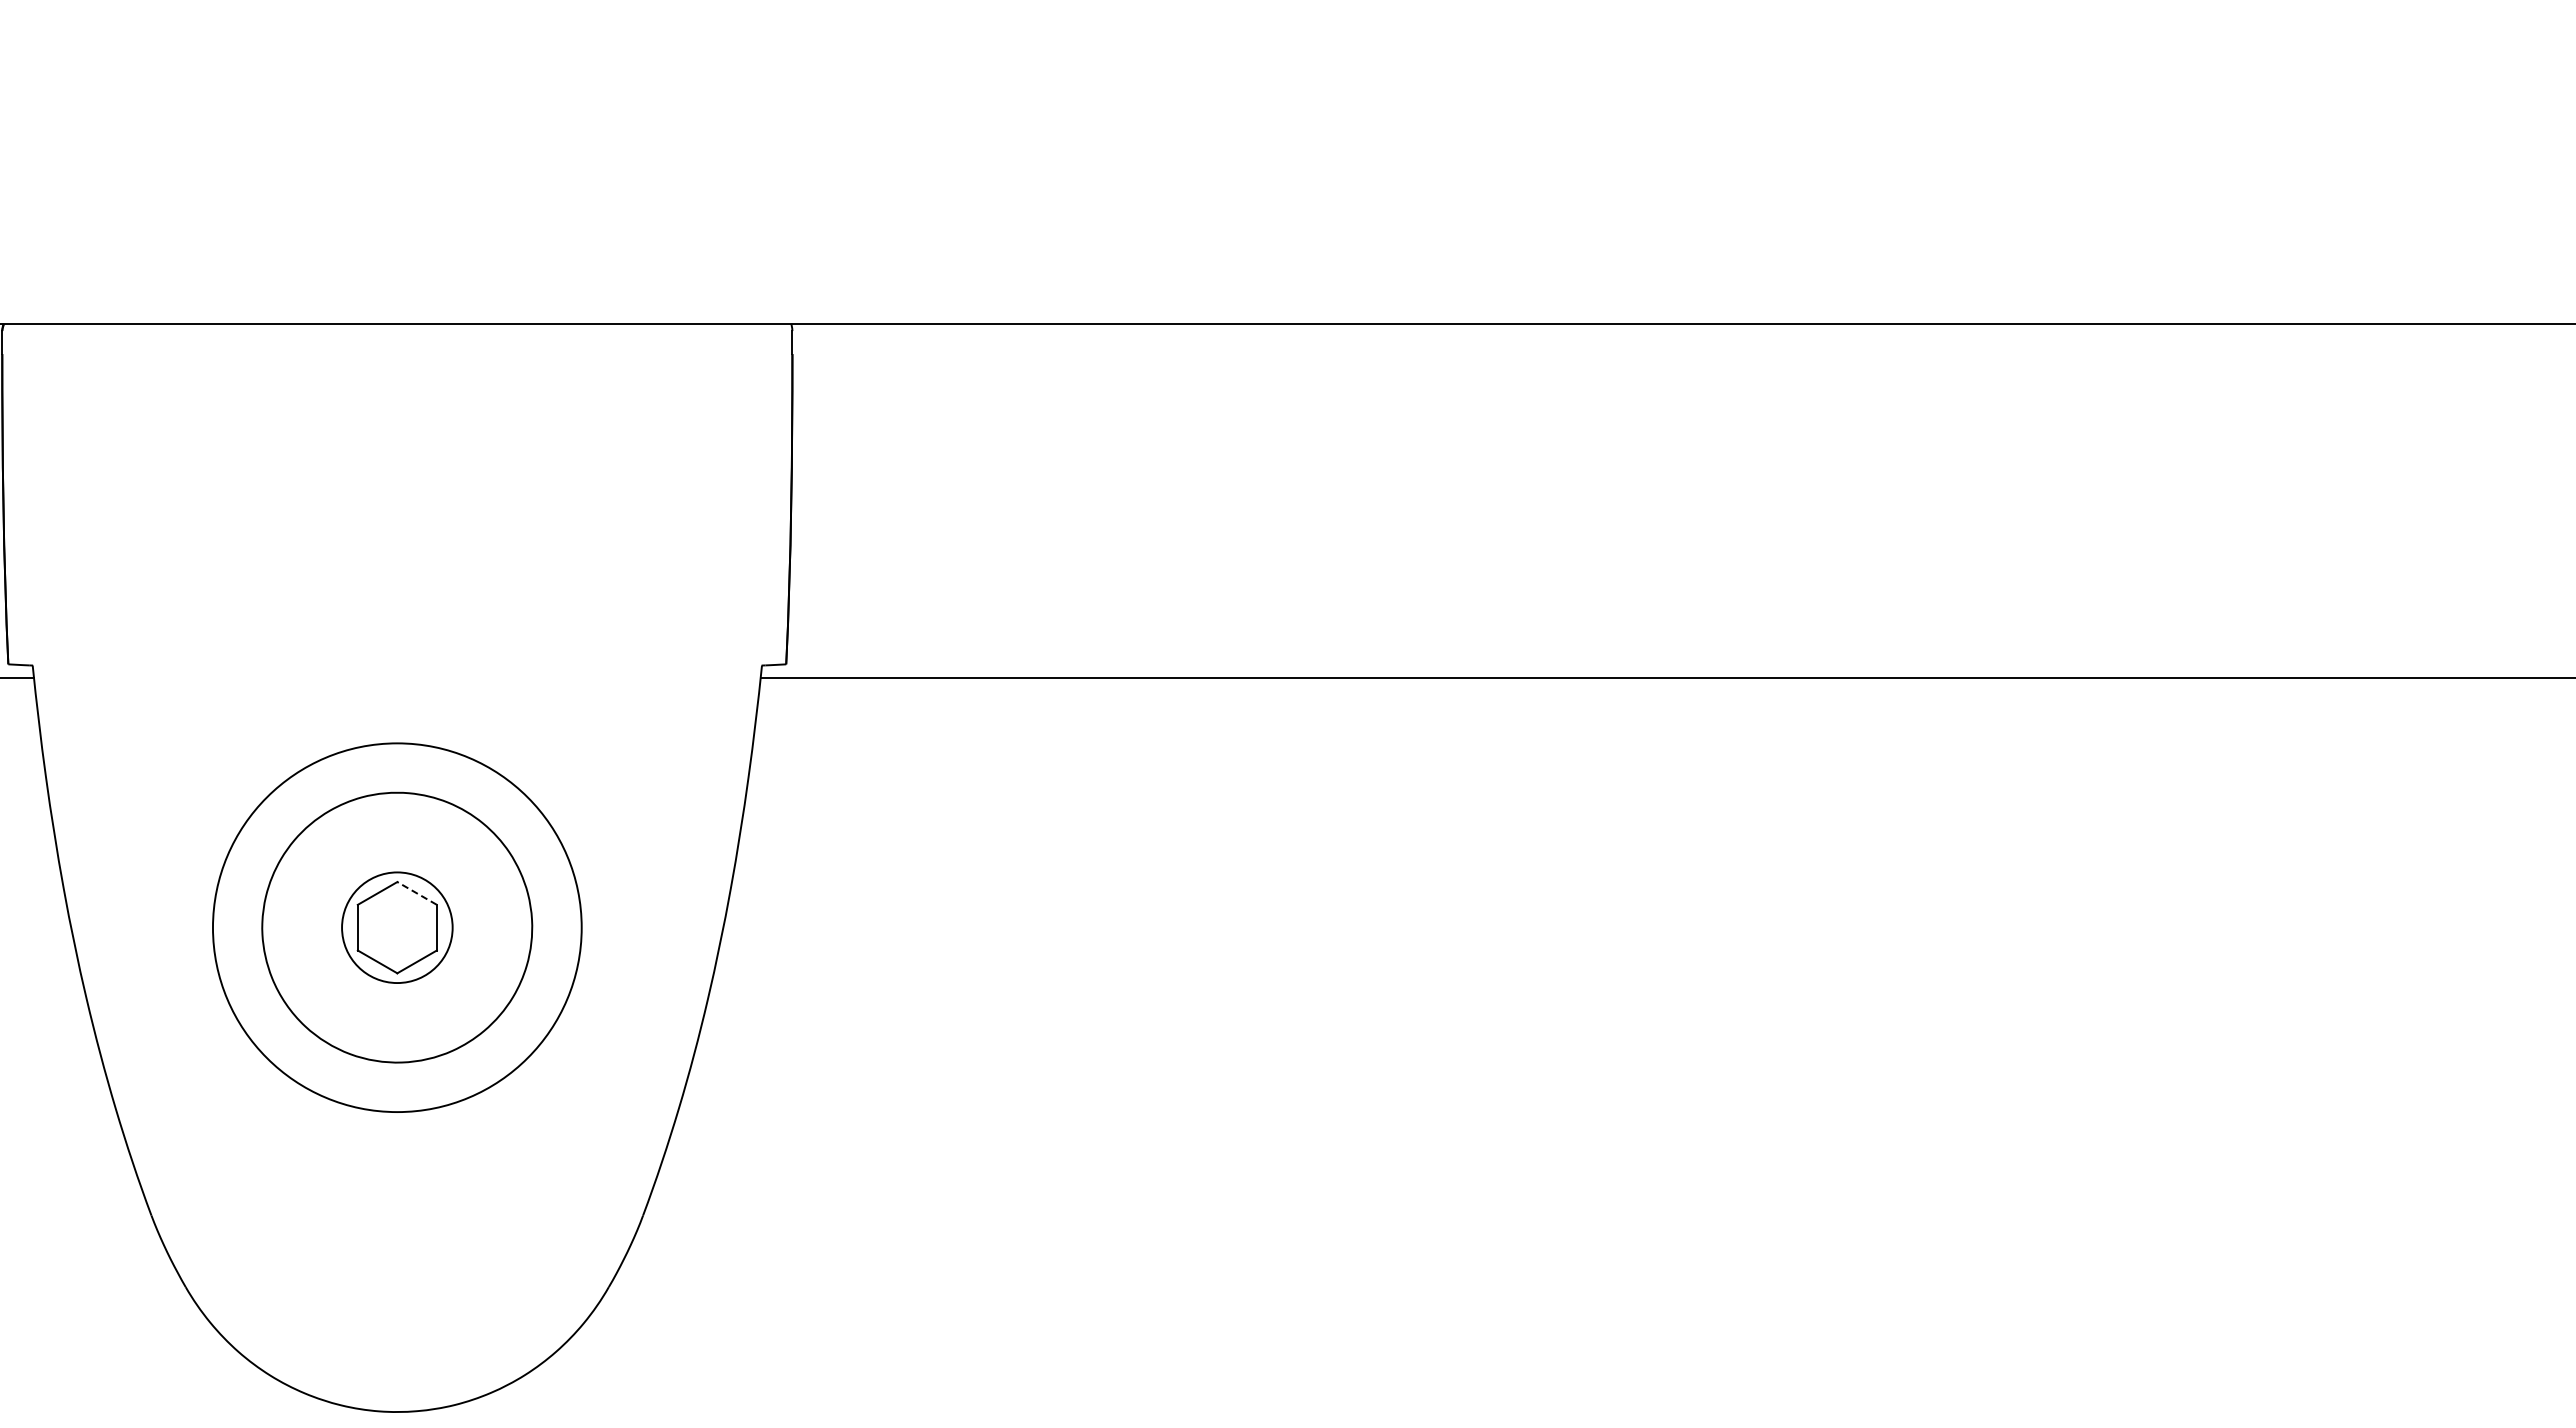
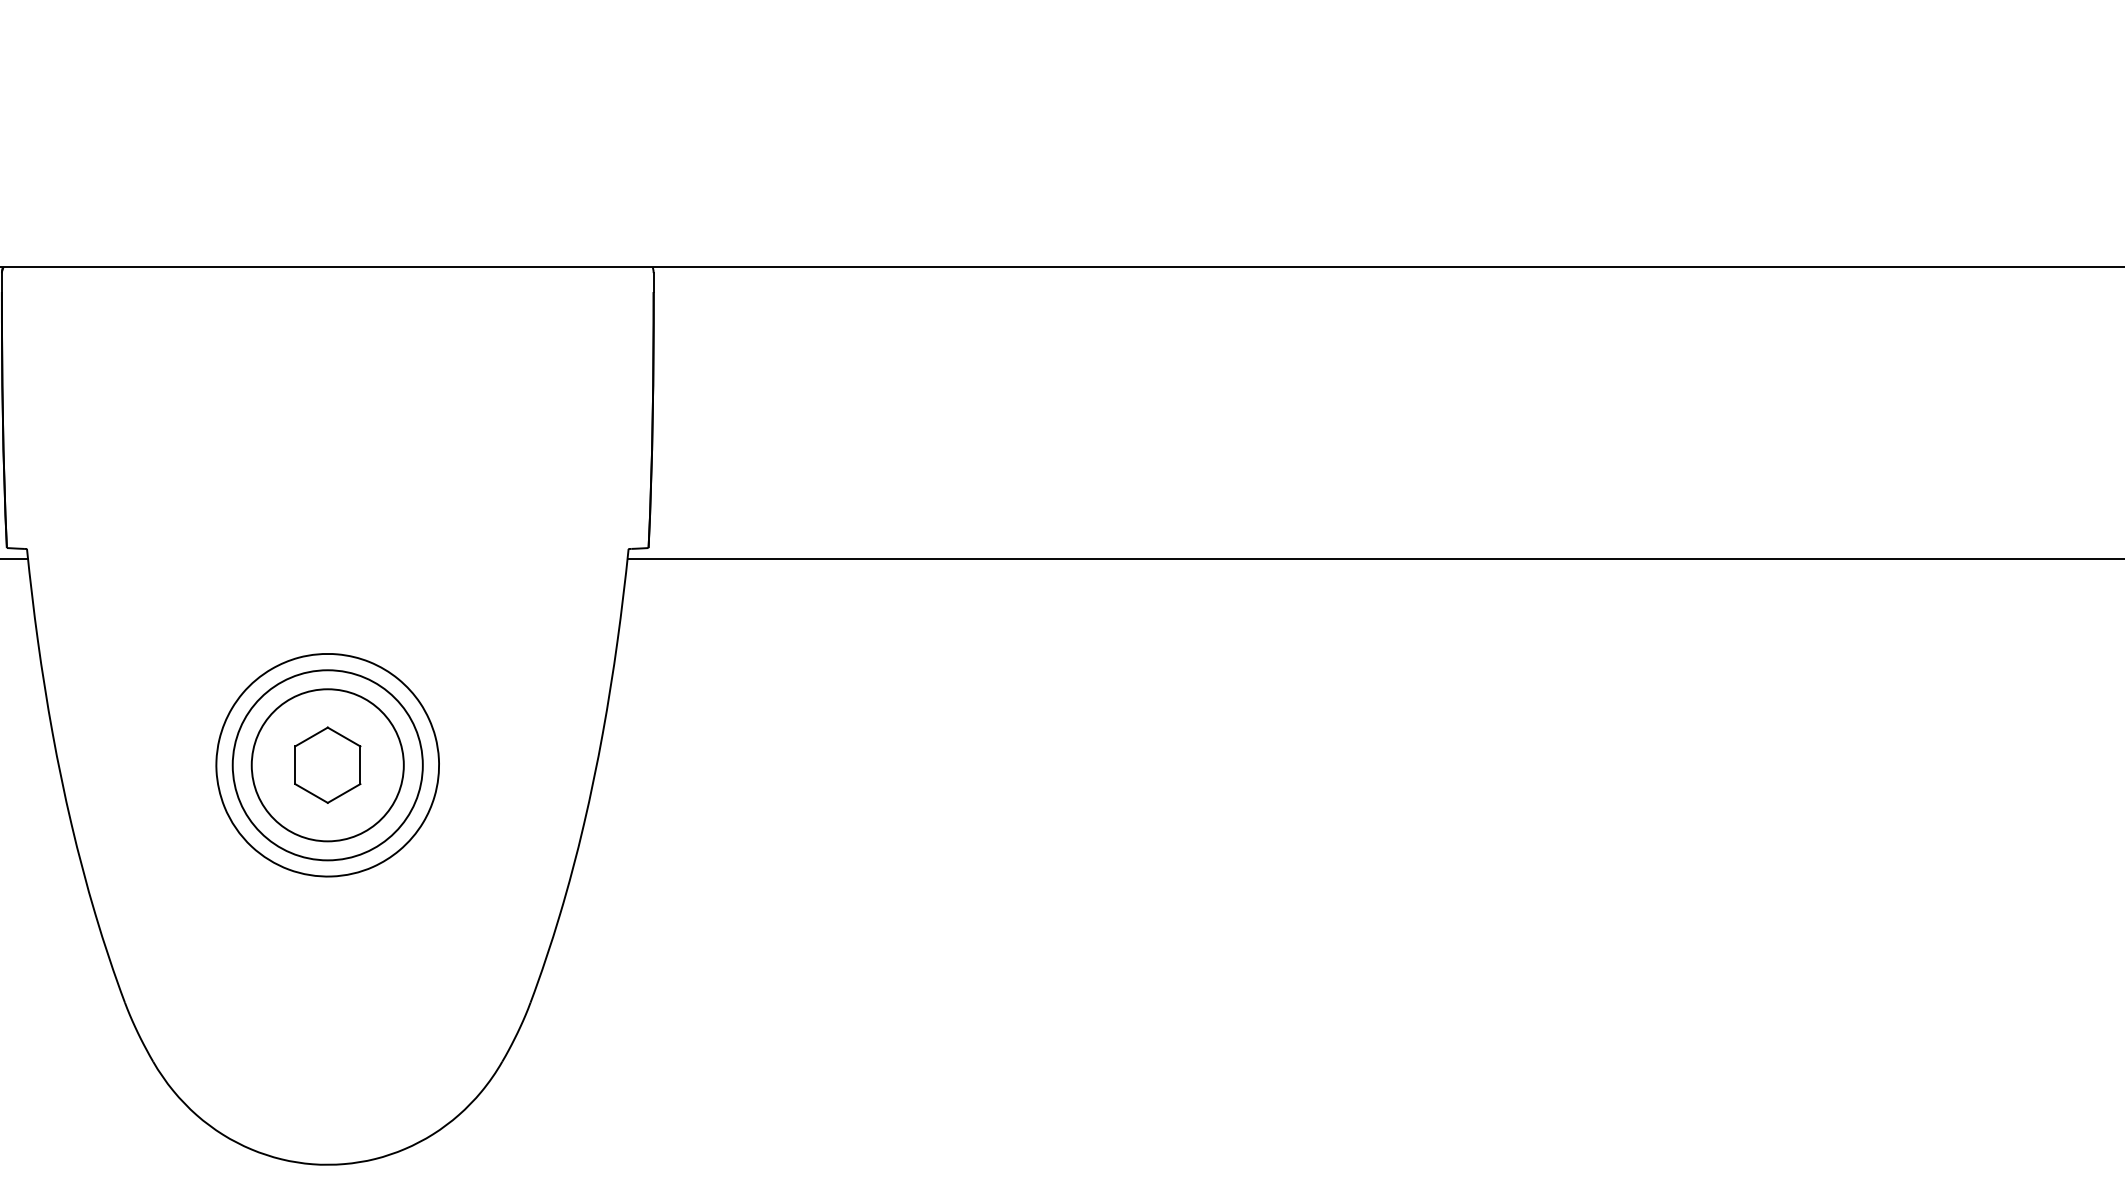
line: (417, 893) -> (344, 737), dashed -> solid
circle: (397, 927) -> (327, 765), size x0.62
circle: (397, 927) -> (327, 765), size x1.67

